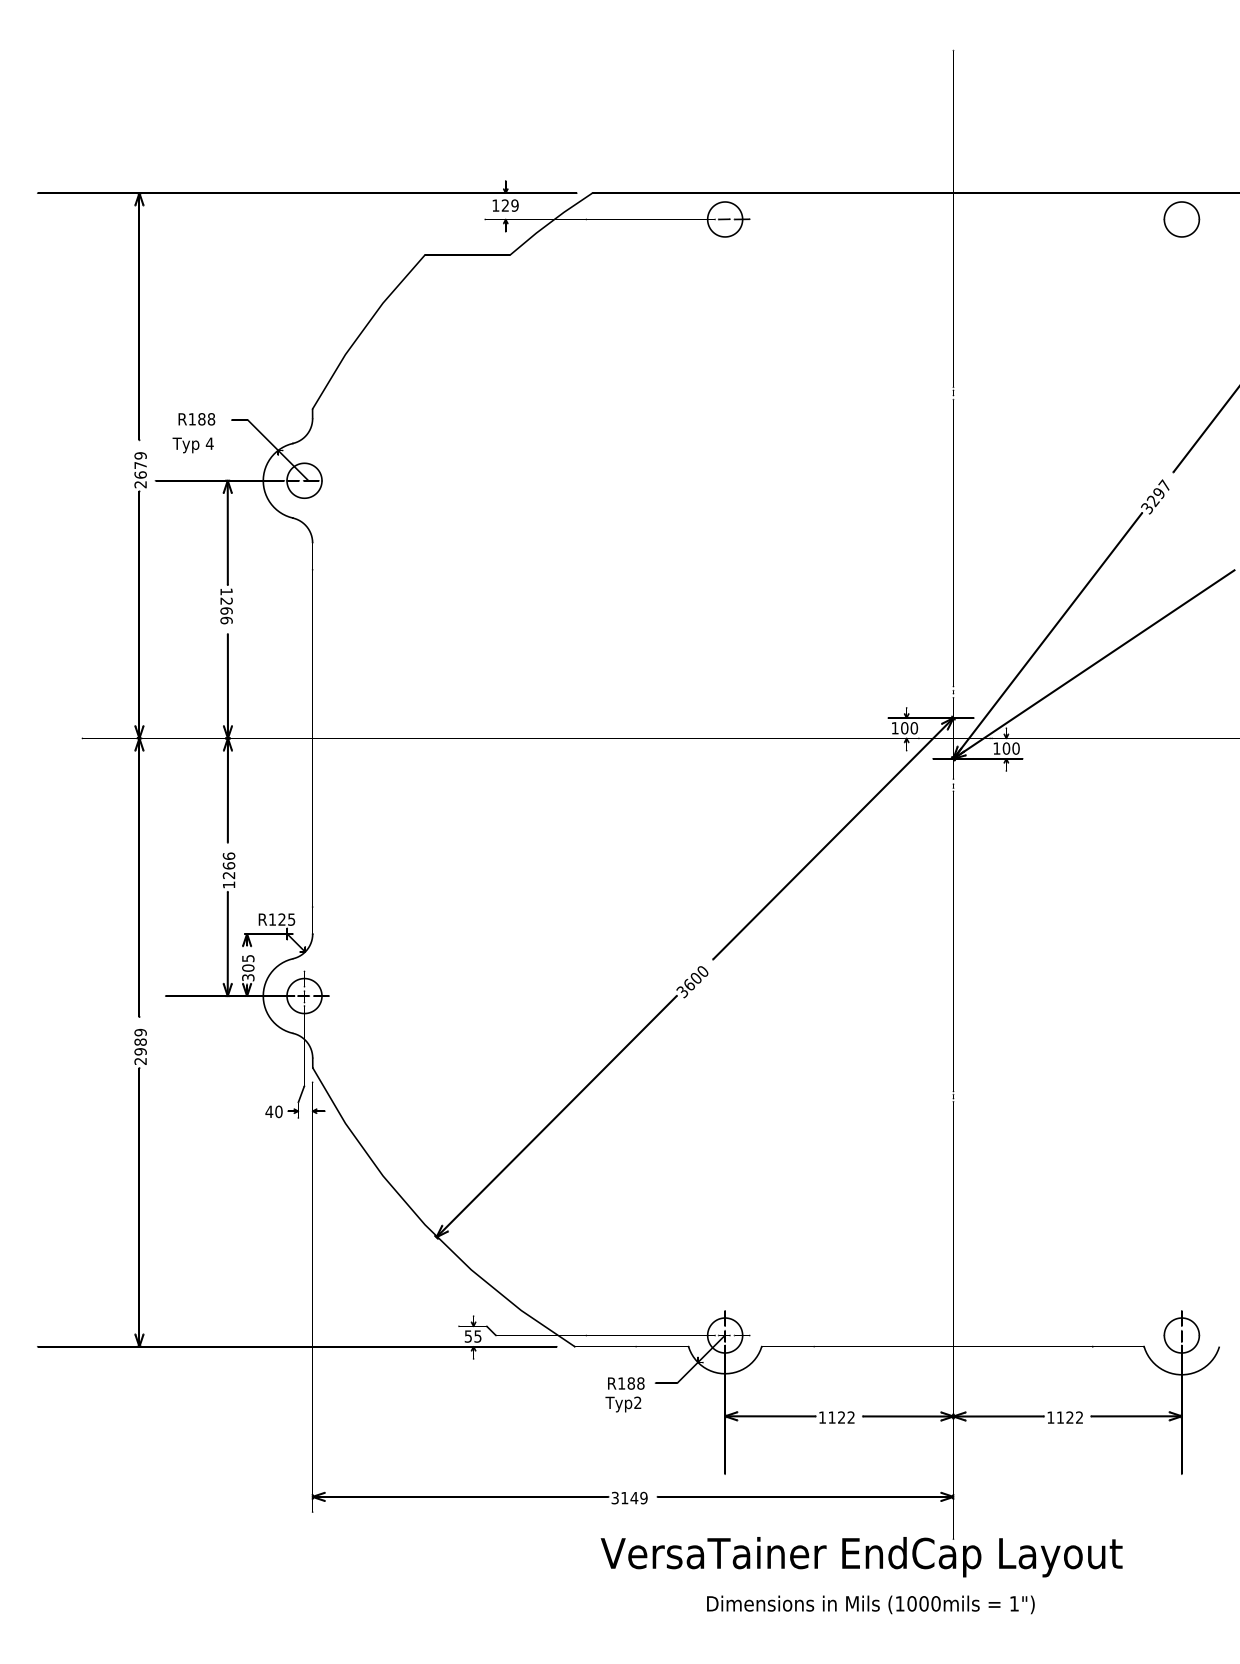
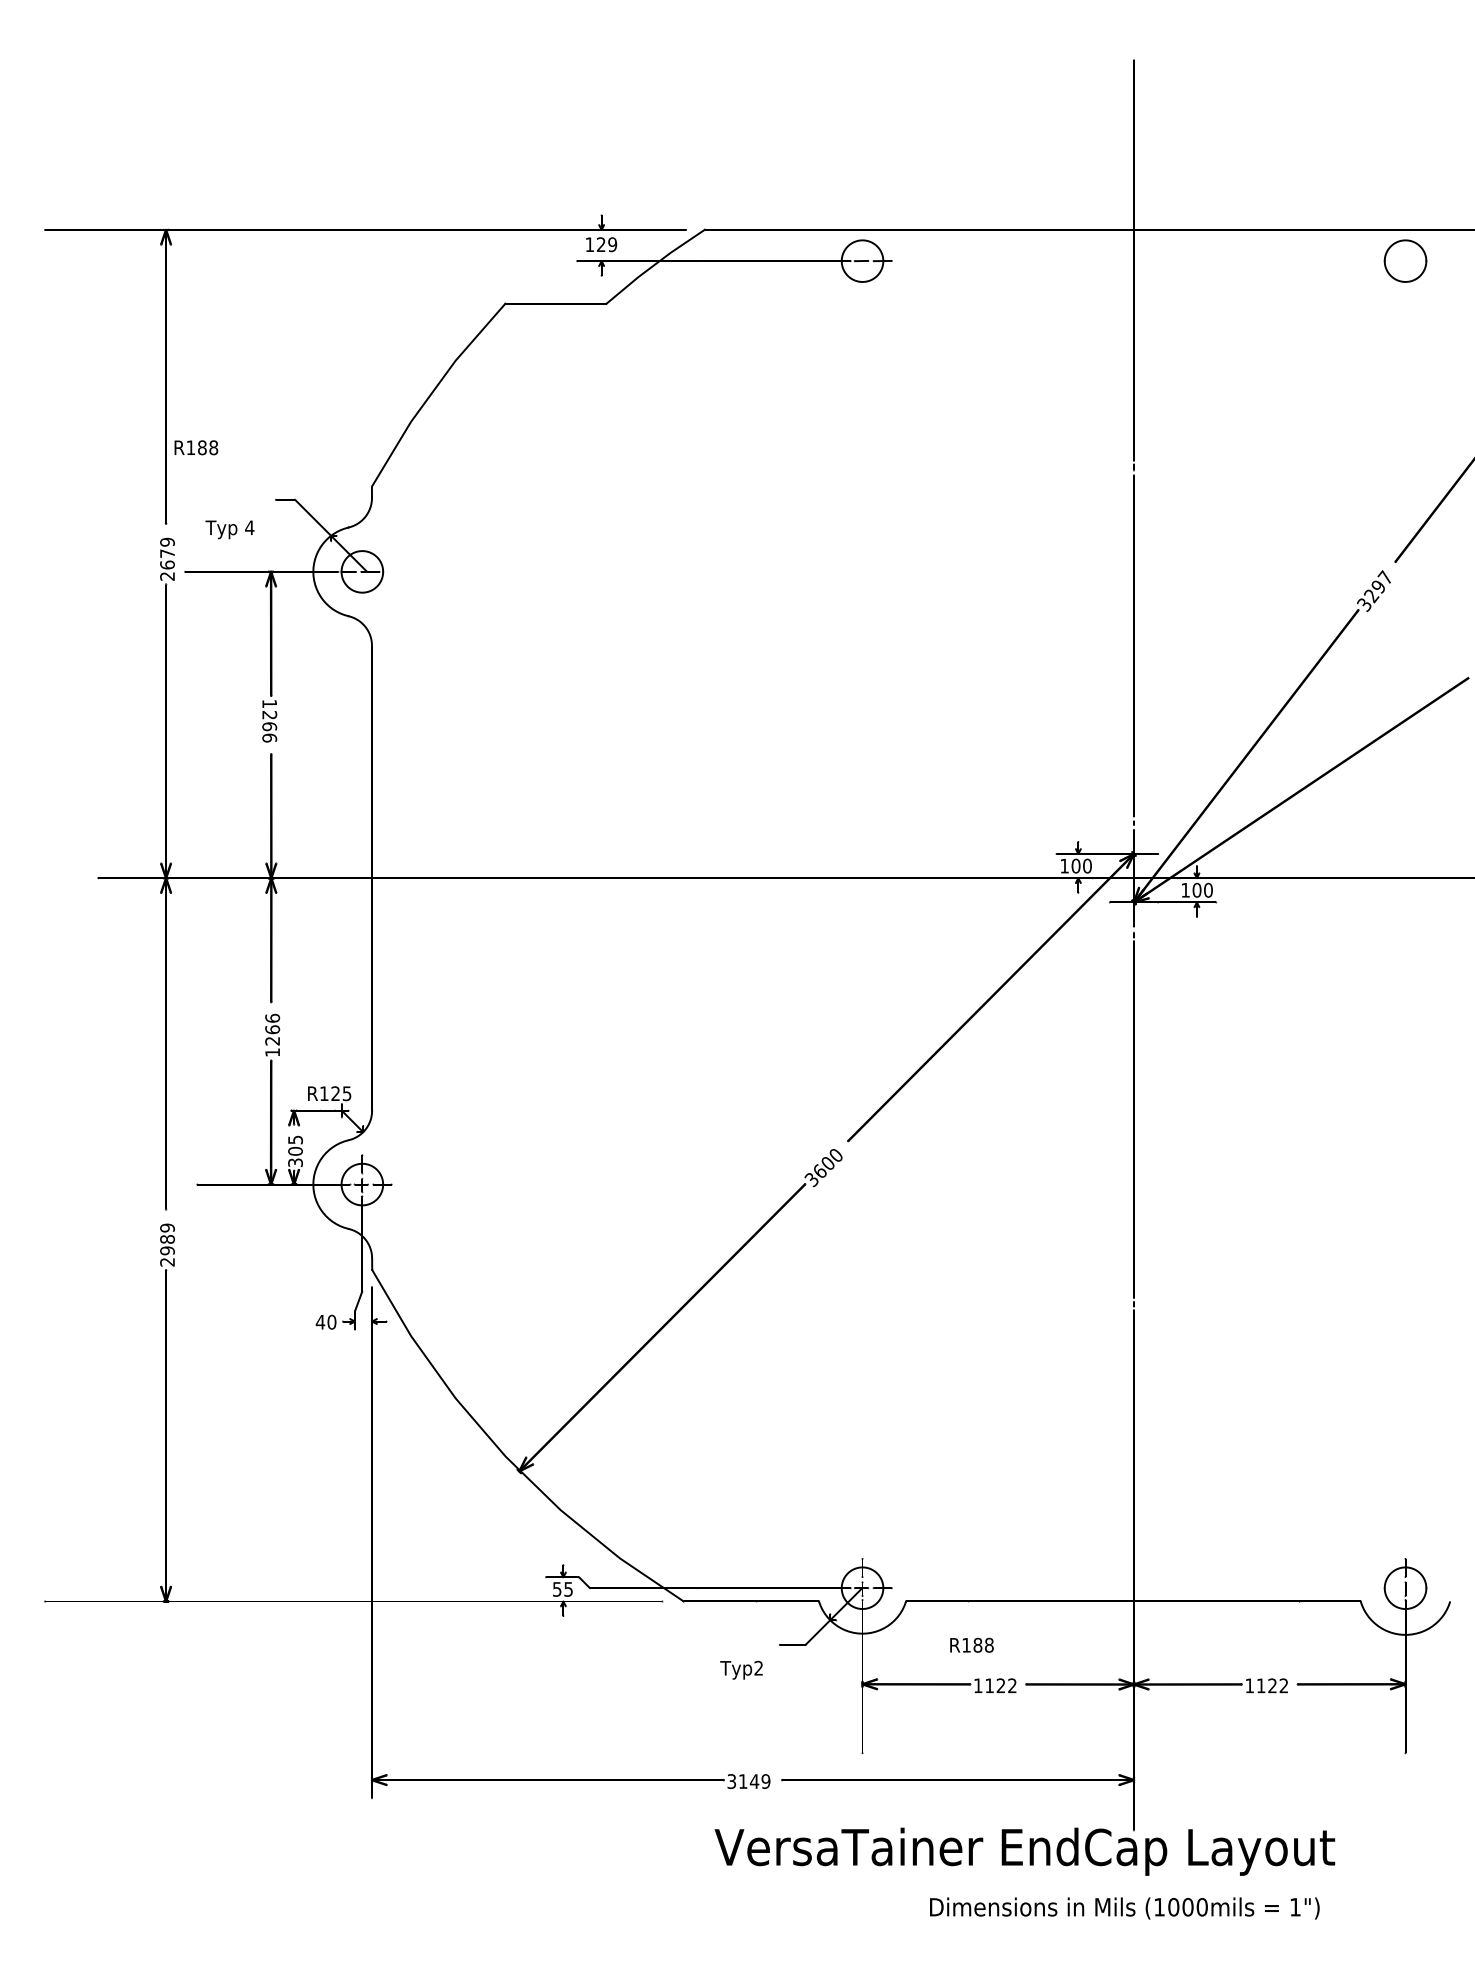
text: (196, 419) -> (196, 447), moved
text: (625, 1382) -> (971, 1644), moved
text: (870, 1604) -> (1124, 1908), moved

